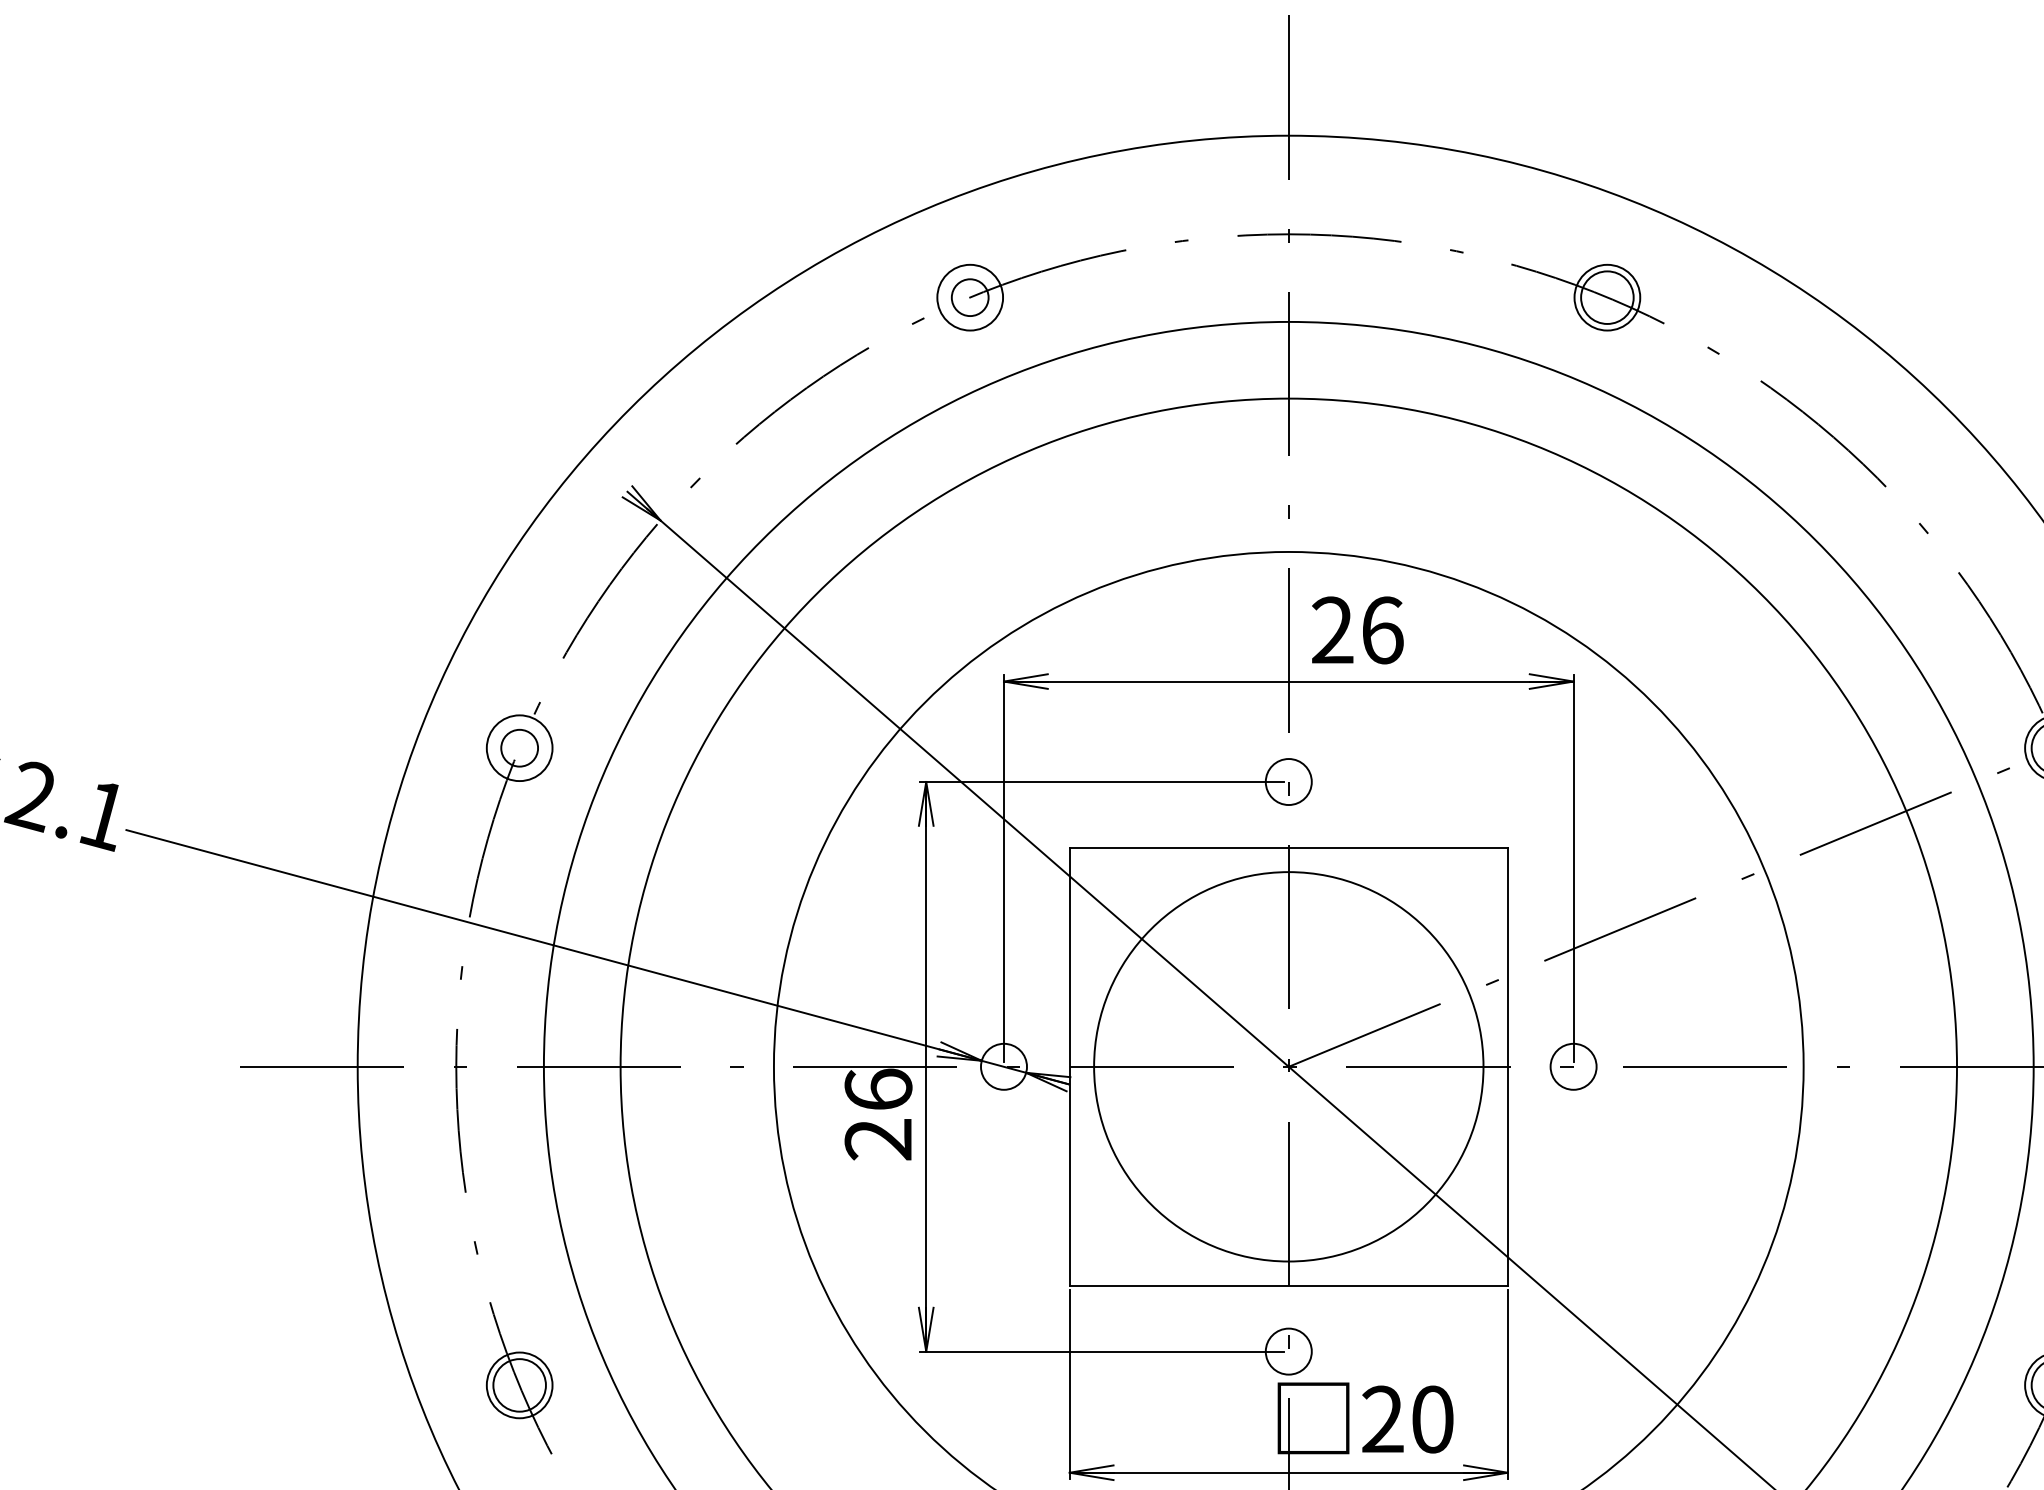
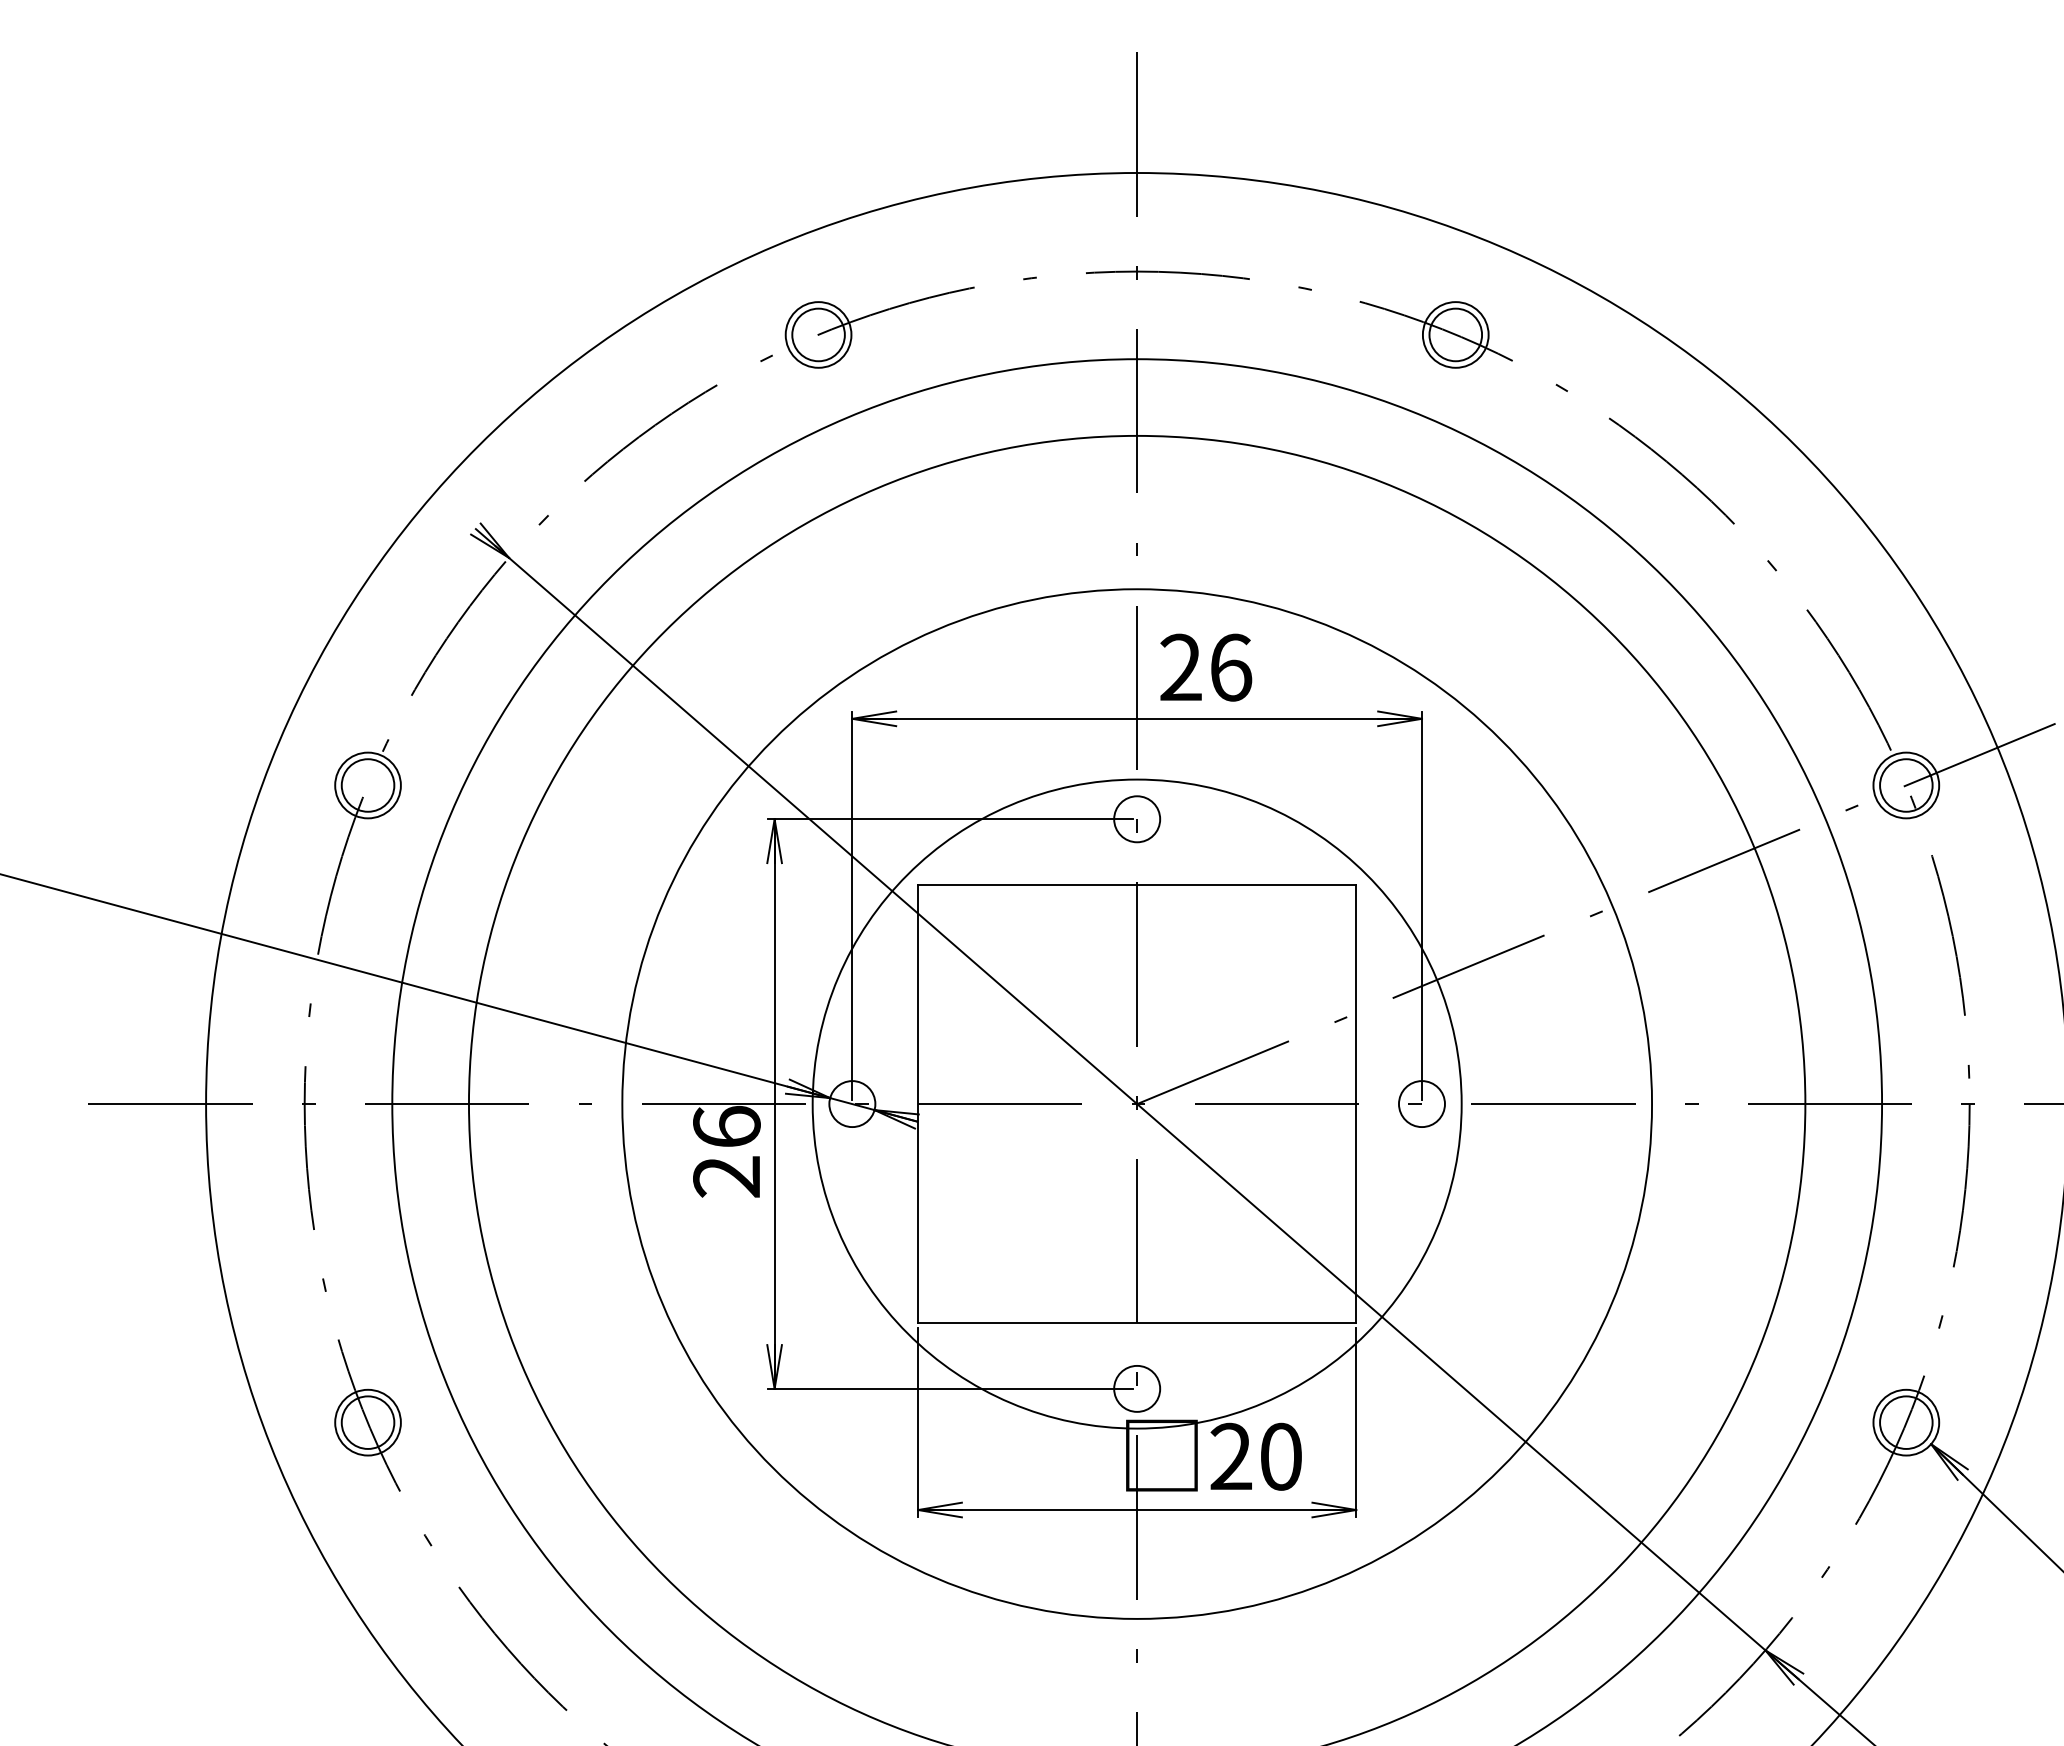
circle: (970, 297) -> (818, 334), size x1.43
circle: (519, 748) -> (367, 785), size x1.43
circle: (1288, 1066) -> (1136, 1103), size x1.67

